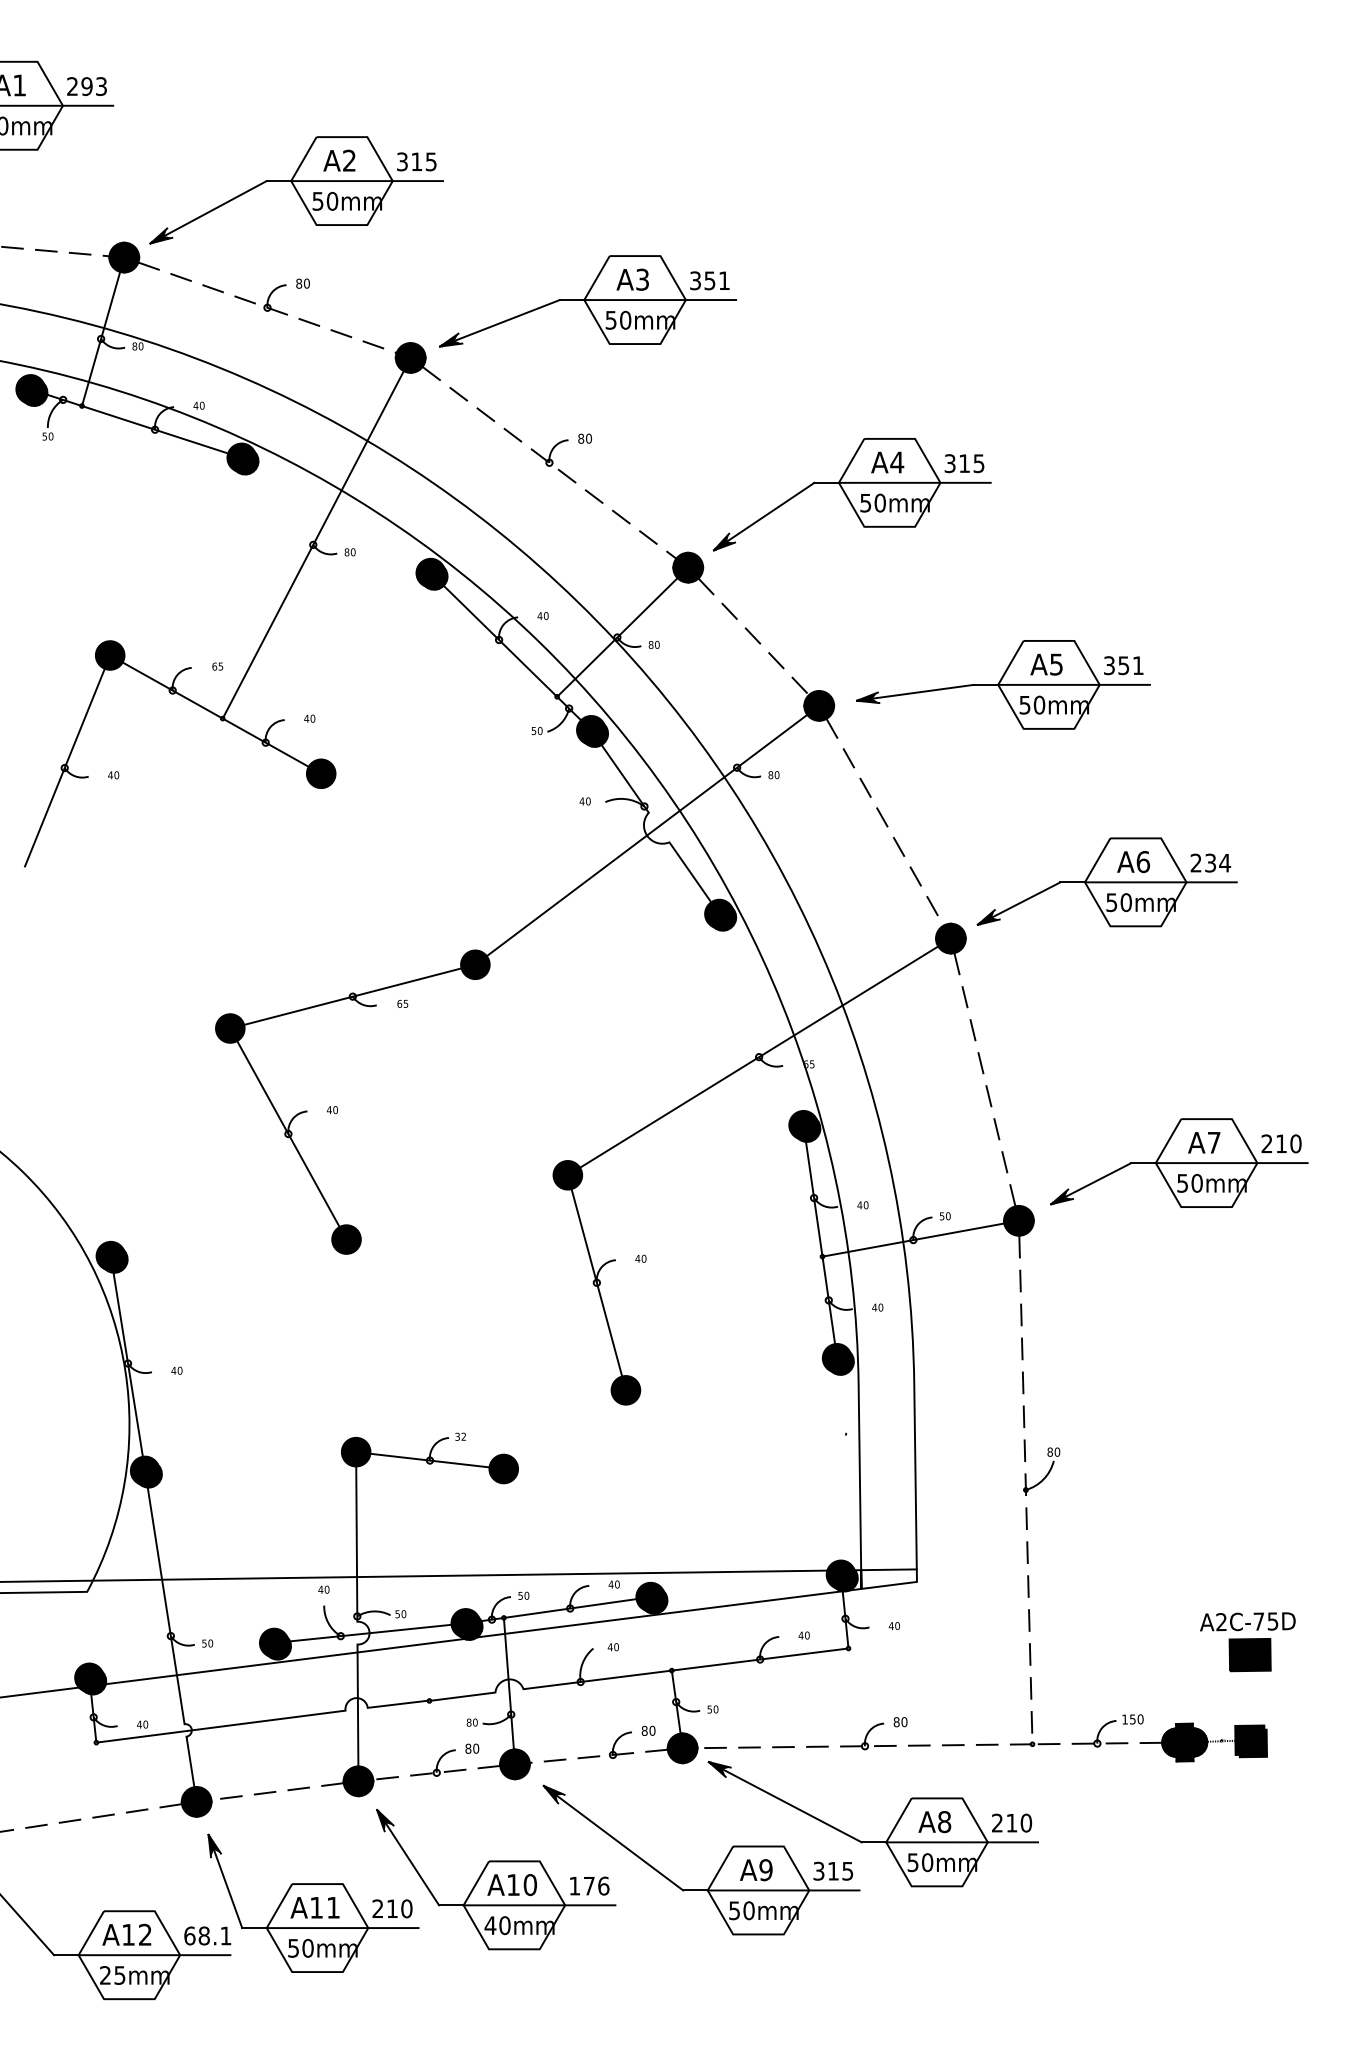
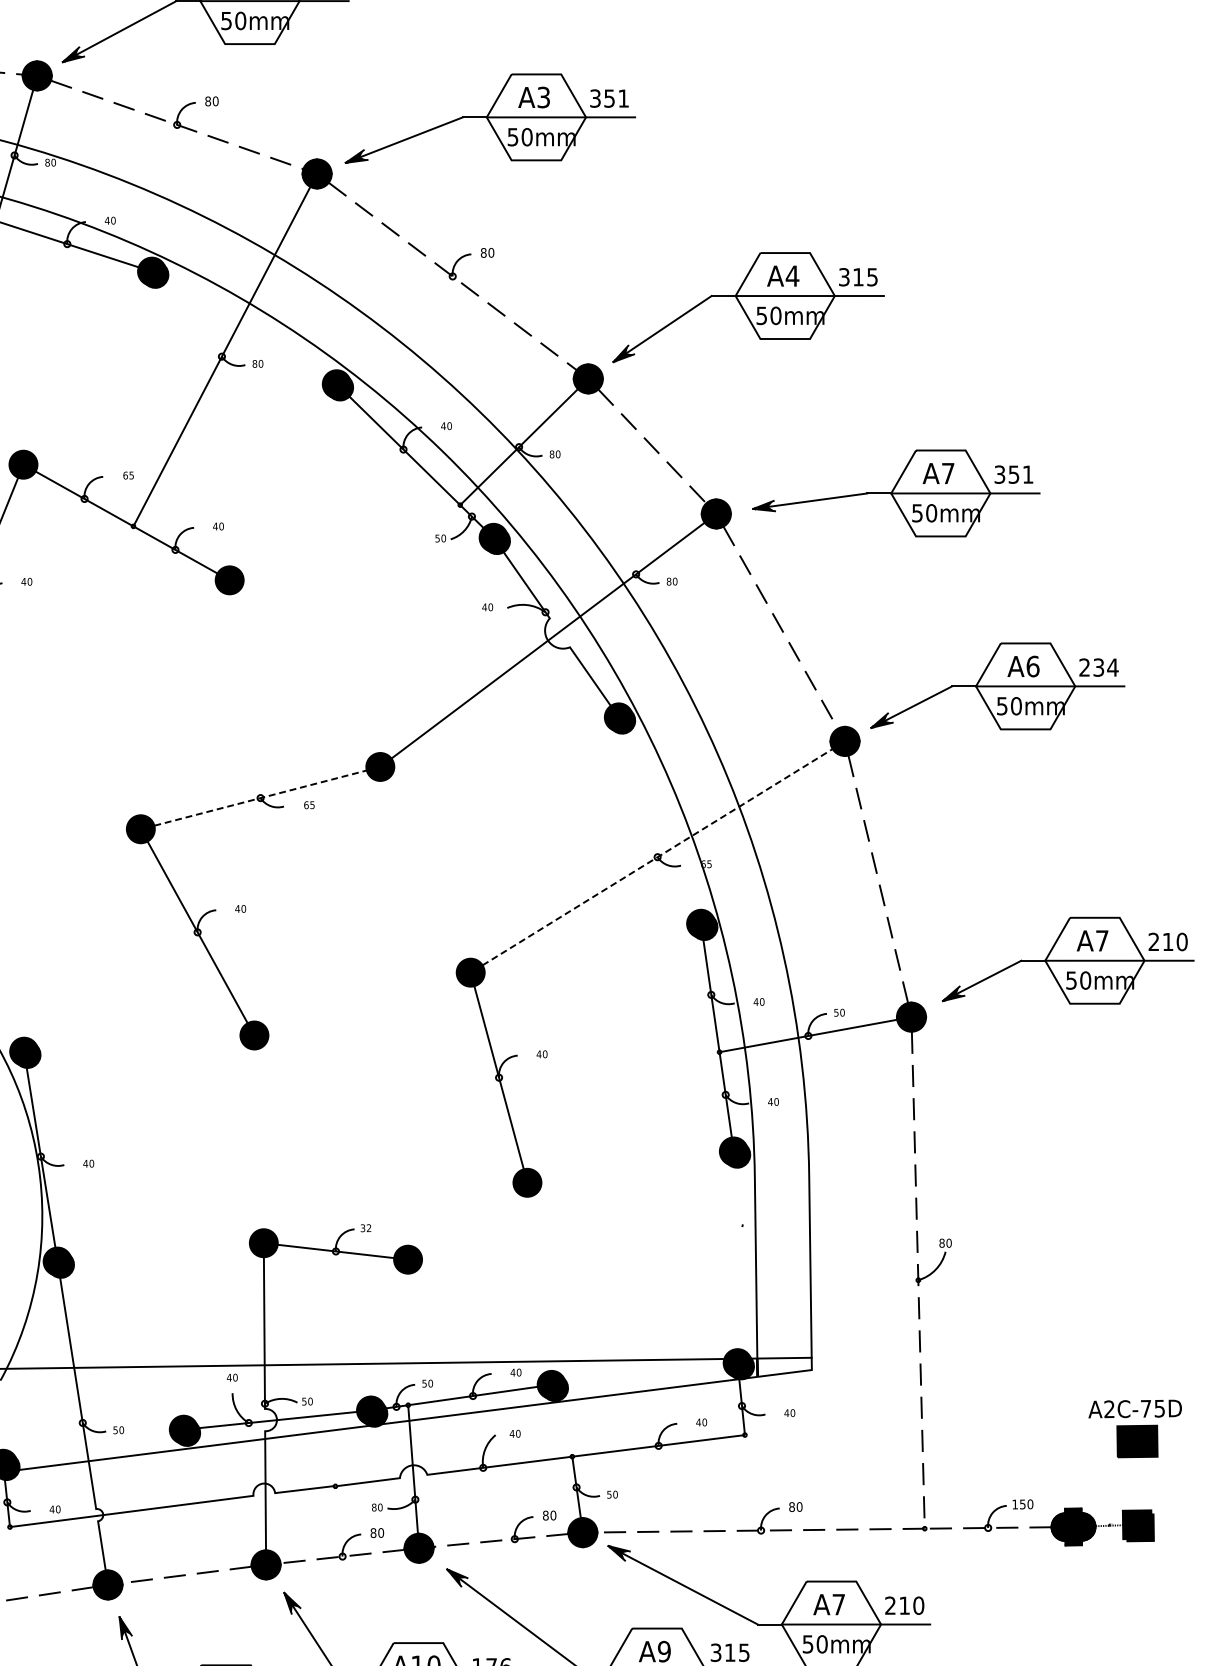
text: (1056, 664) -> (948, 473), A5 -> A7
line: (353, 996) -> (261, 797), solid -> dashed
line: (759, 1057) -> (657, 857), solid -> dashed
text: (944, 1822) -> (838, 1605), A8 -> A7

